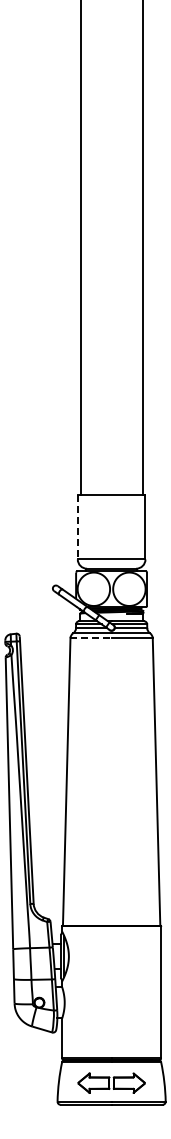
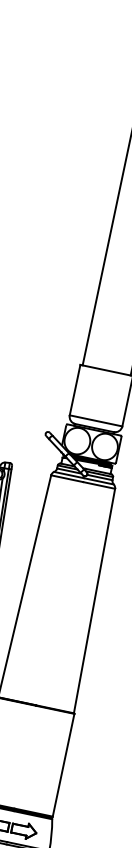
line: (77, 527) -> (74, 390), dashed -> solid
line: (91, 638) -> (67, 478), dashed -> solid

